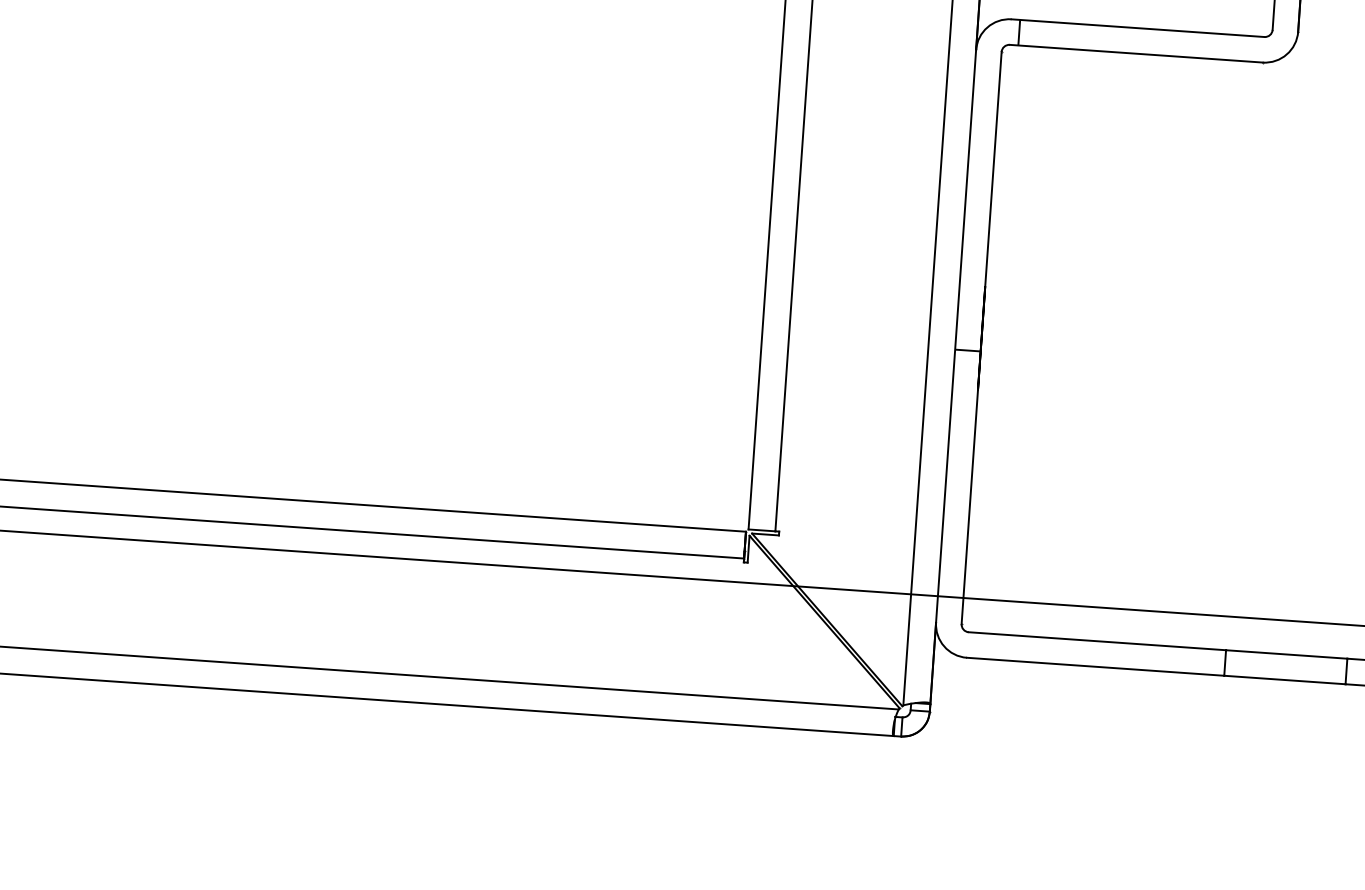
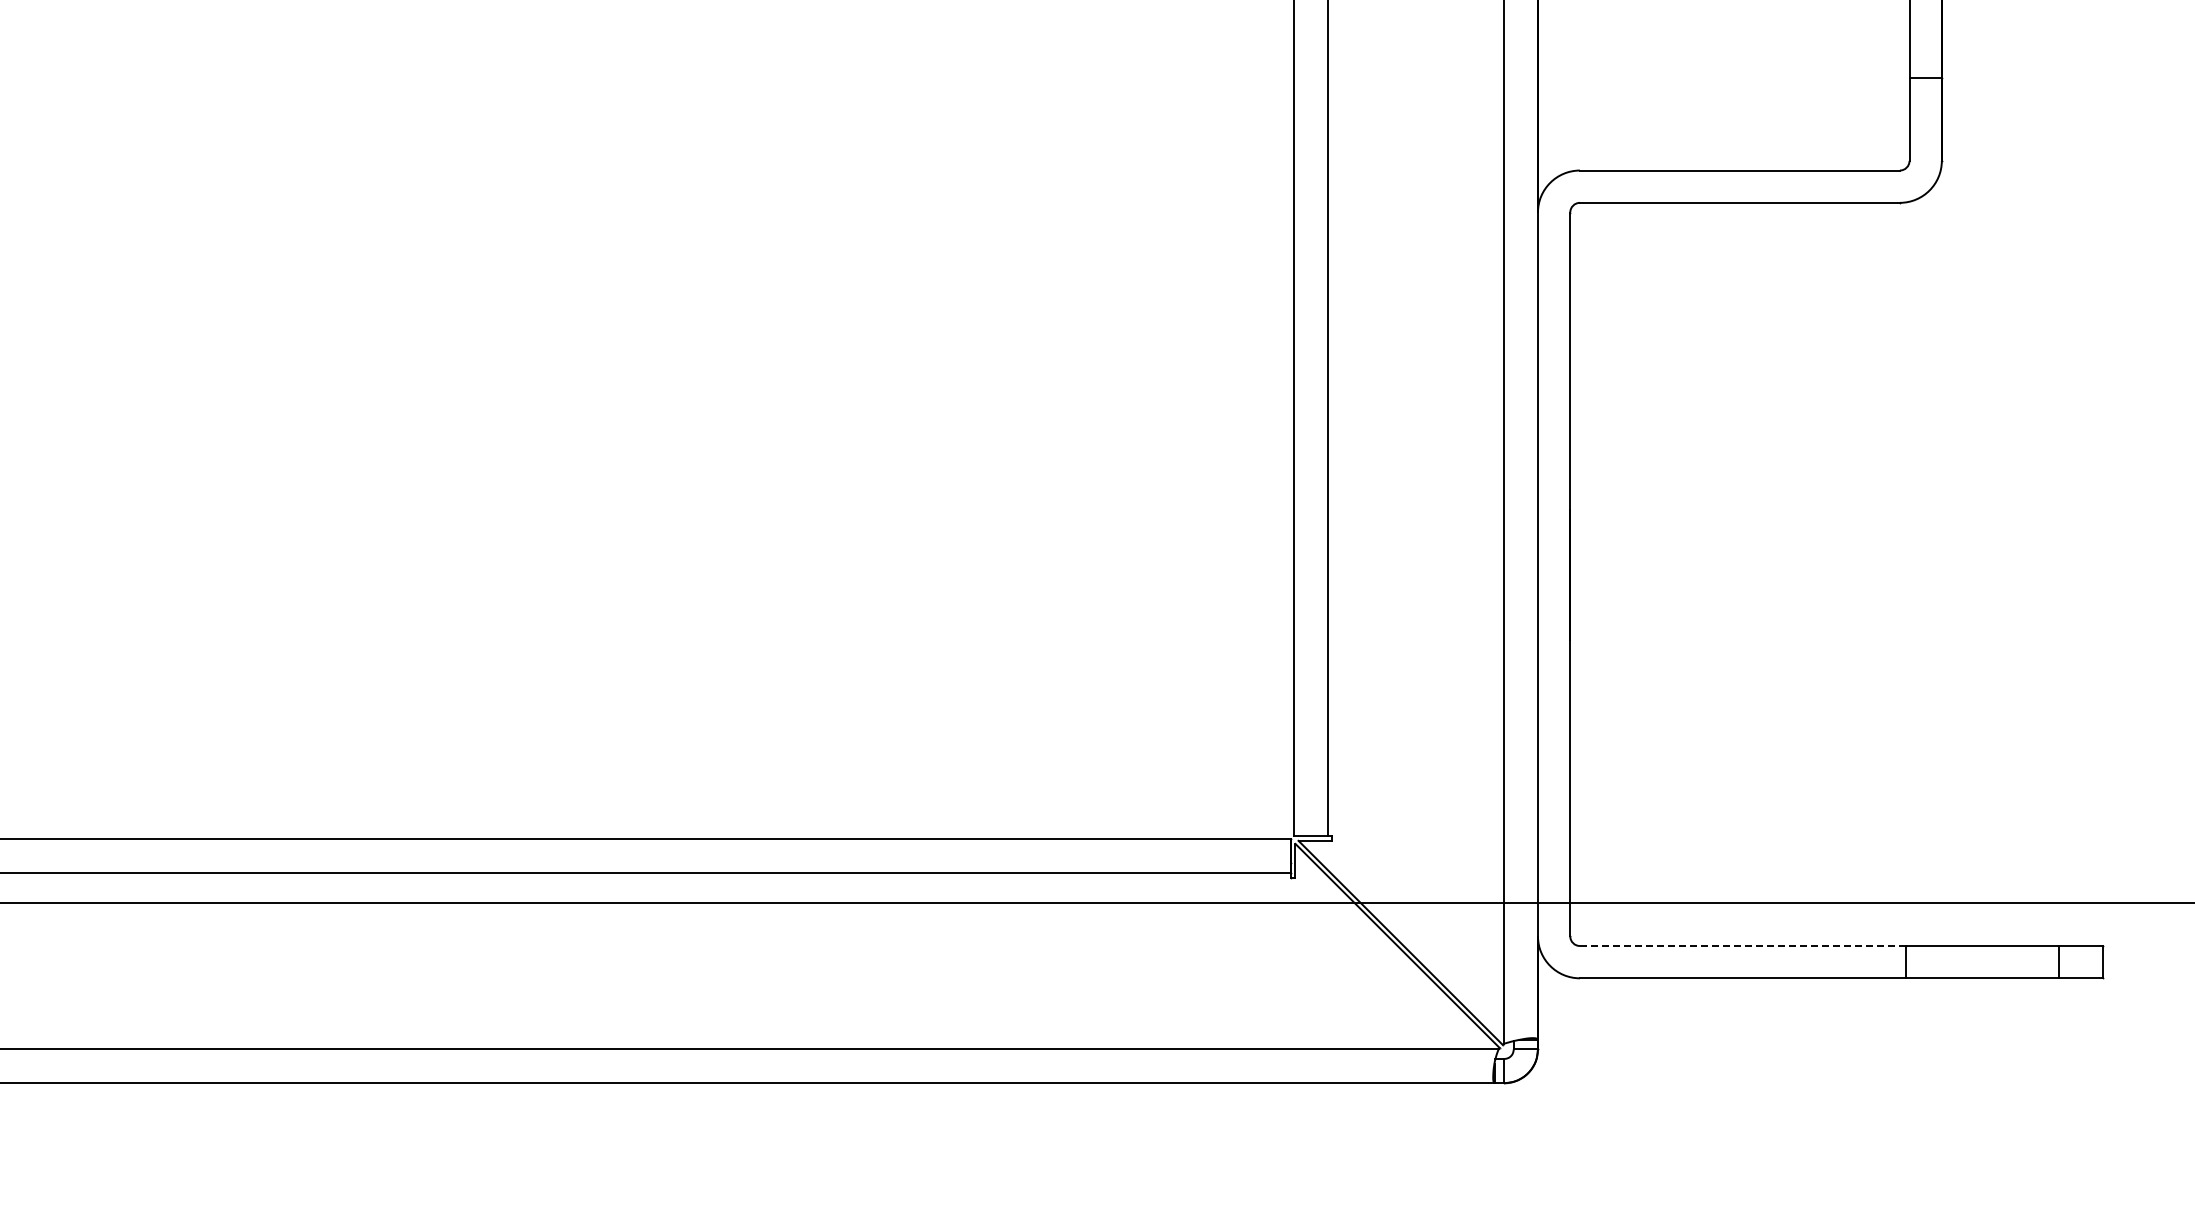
hatch: (986, 184) -> (1563, 380), removed
line: (1097, 641) -> (1742, 946), solid -> dashed

